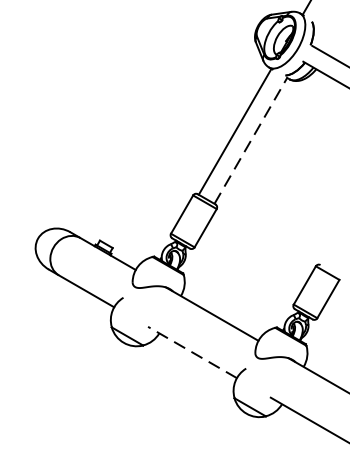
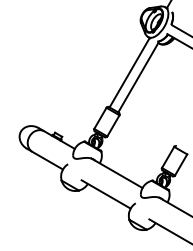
line: (251, 140) -> (138, 77), dashed -> solid
line: (191, 352) -> (105, 194), dashed -> solid

